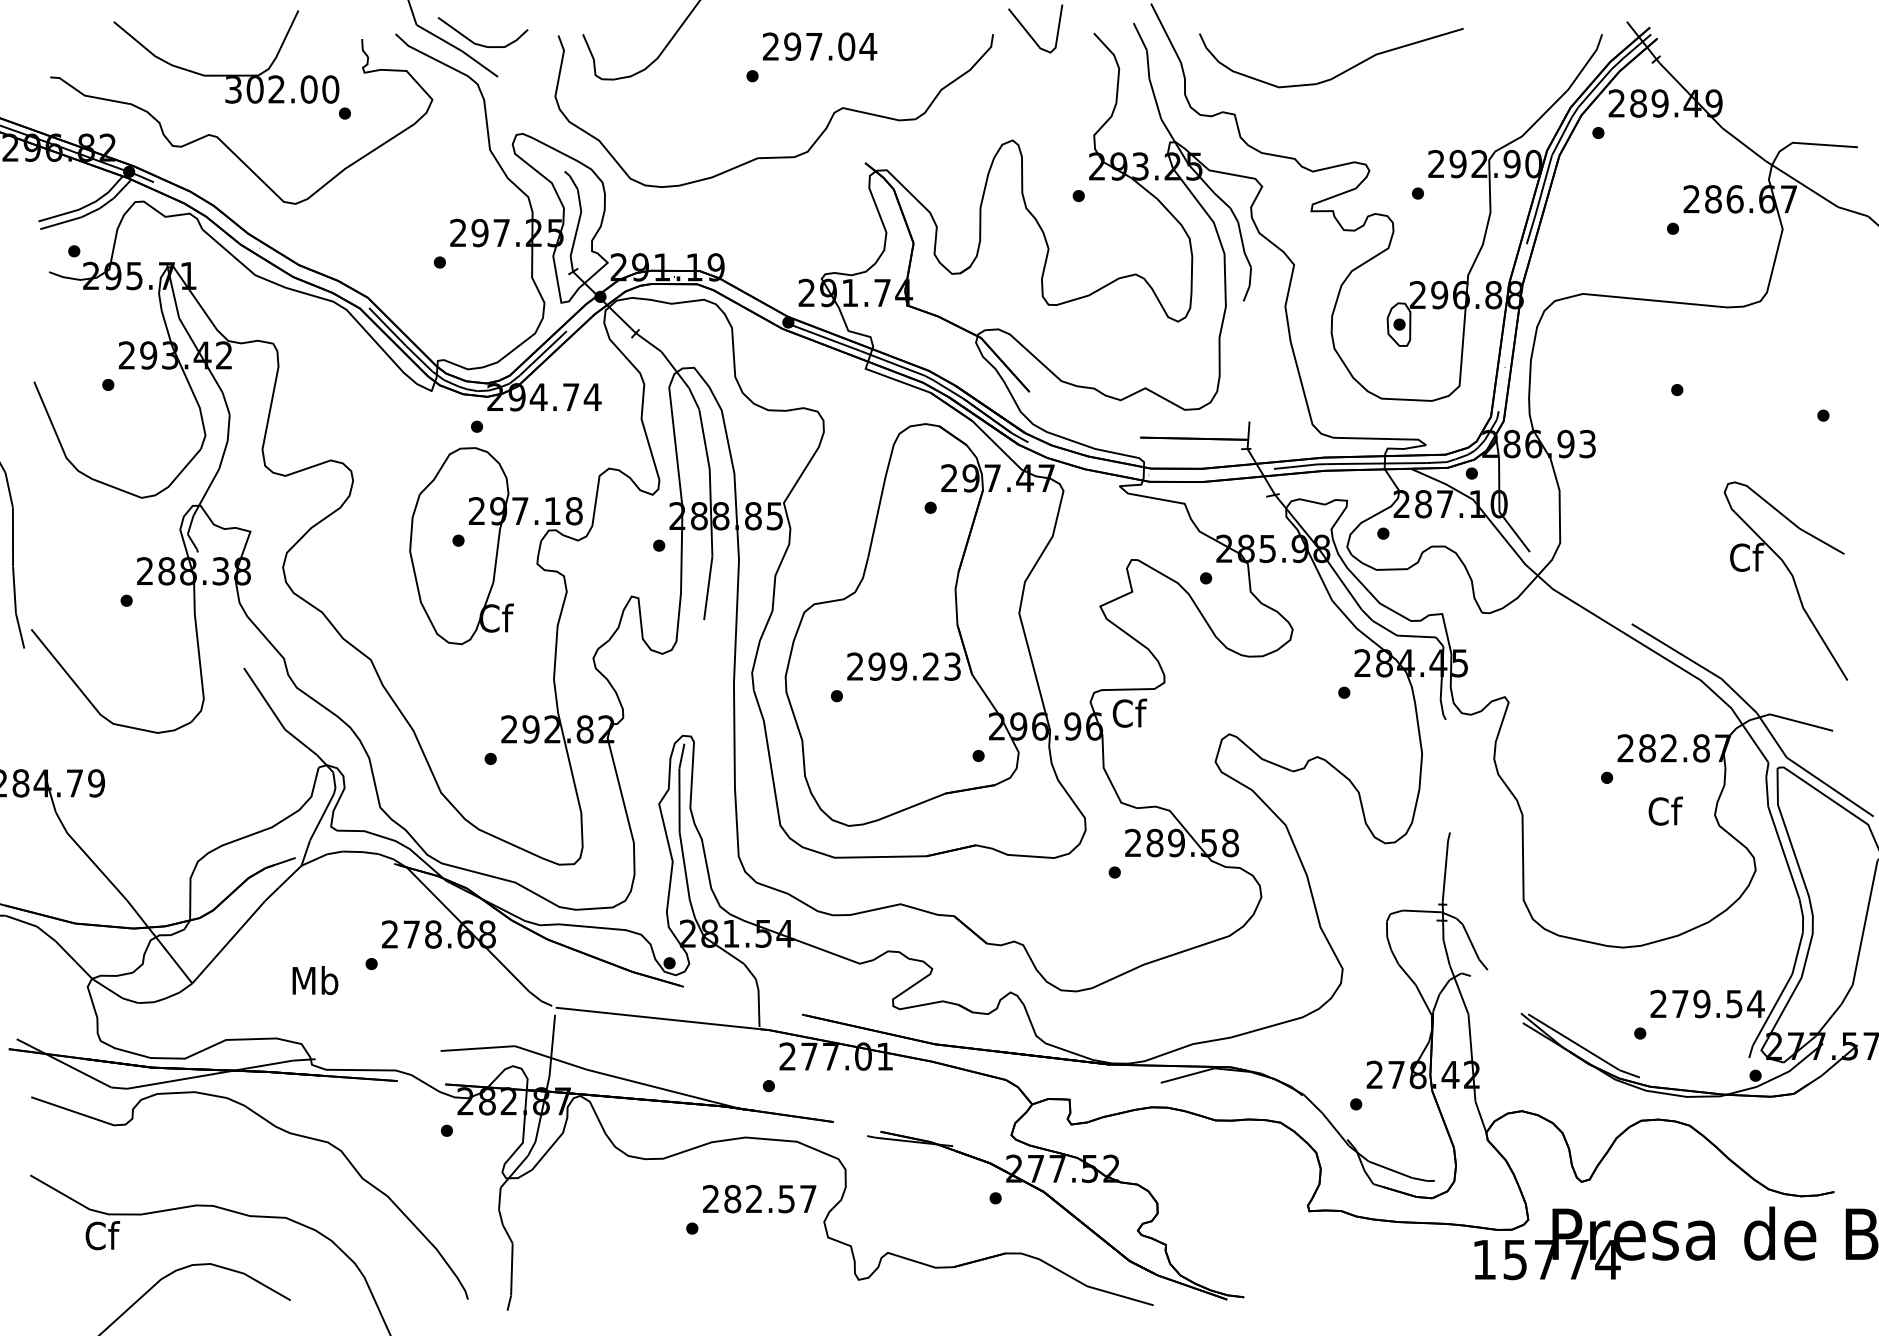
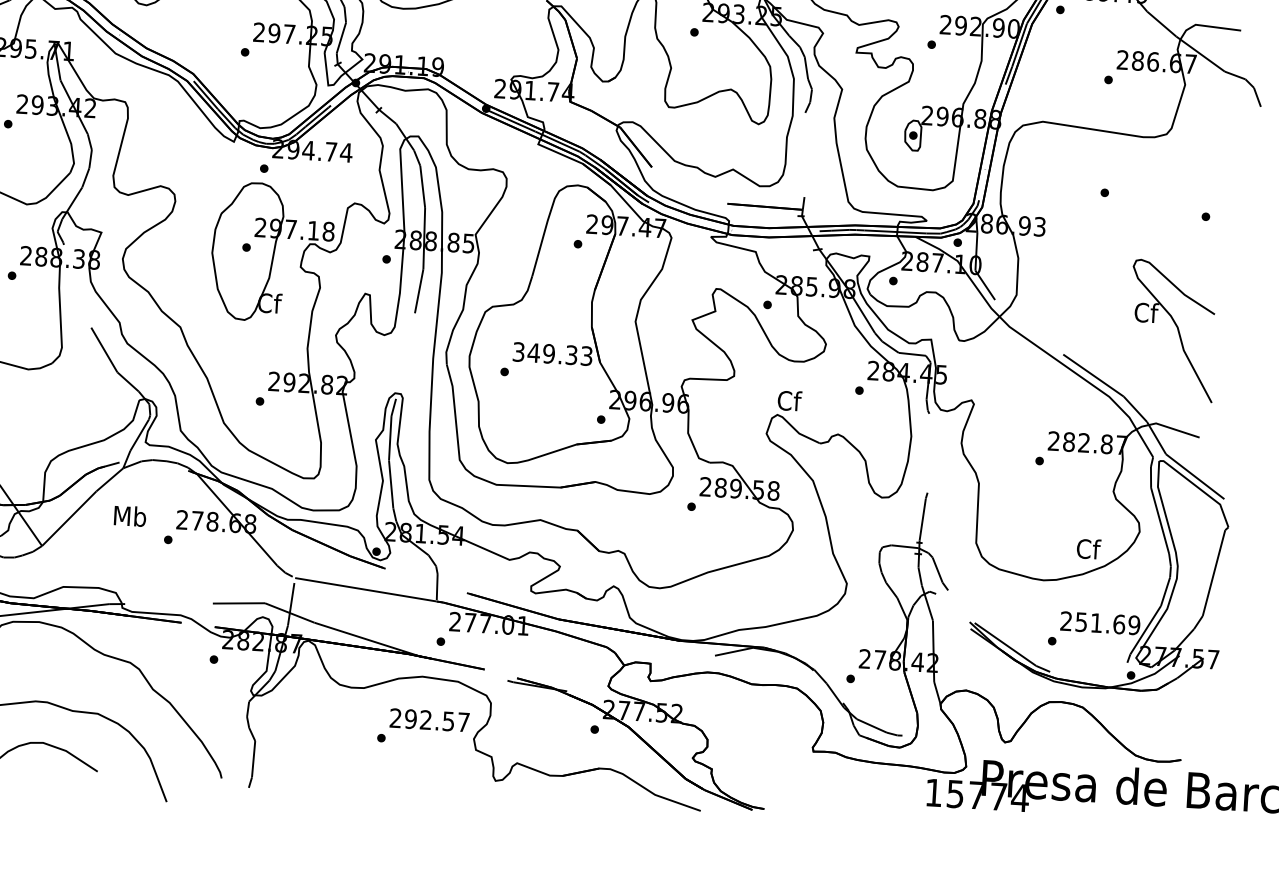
text: (893, 666) -> (545, 353), 299.23 -> 349.33
text: (1129, 712) -> (789, 400), moved
text: (1665, 810) -> (1088, 548), moved
text: (315, 980) -> (130, 516), moved
text: (1718, 1003) -> (1108, 623), 279.54 -> 251.69
text: (732, 1199) -> (410, 719), 282.57 -> 292.57

